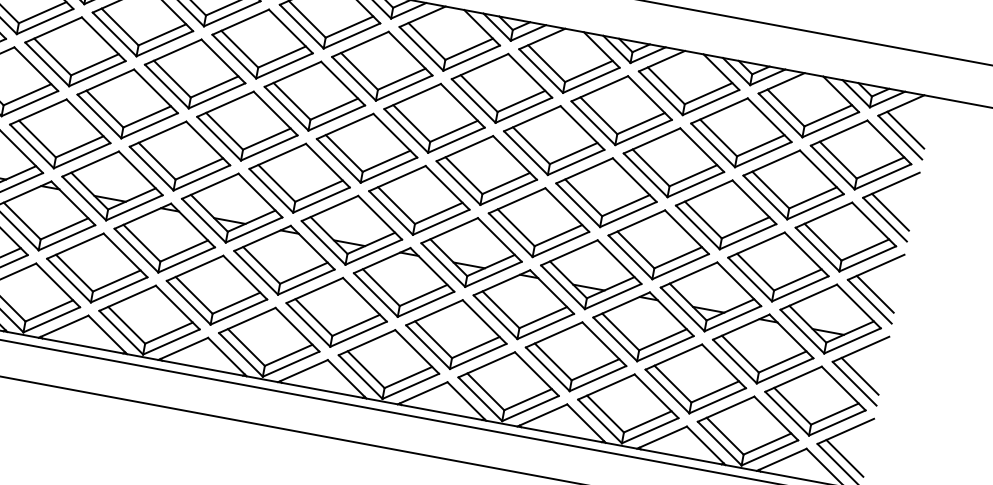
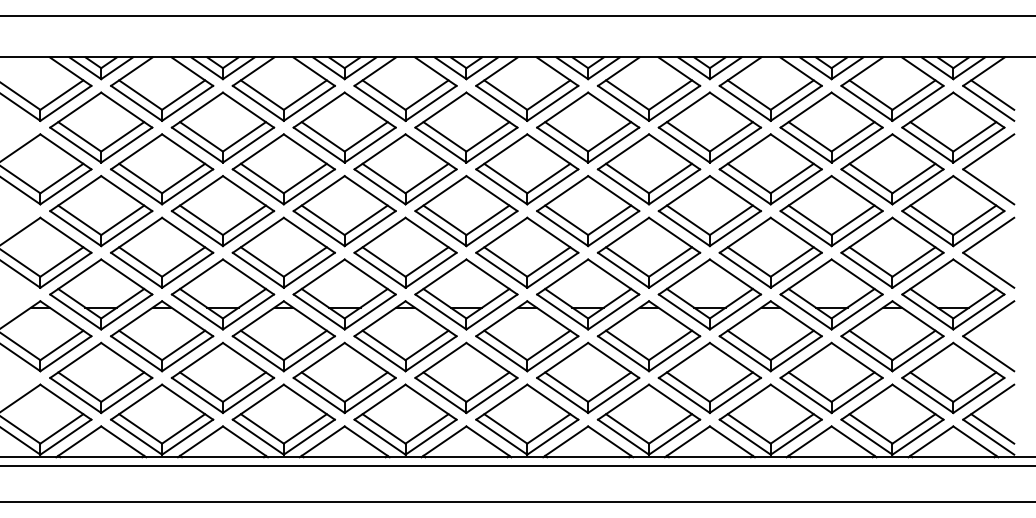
line: (890, 212) -> (992, 178), removed
line: (875, 293) -> (992, 261), removed
line: (859, 376) -> (992, 345), removed

